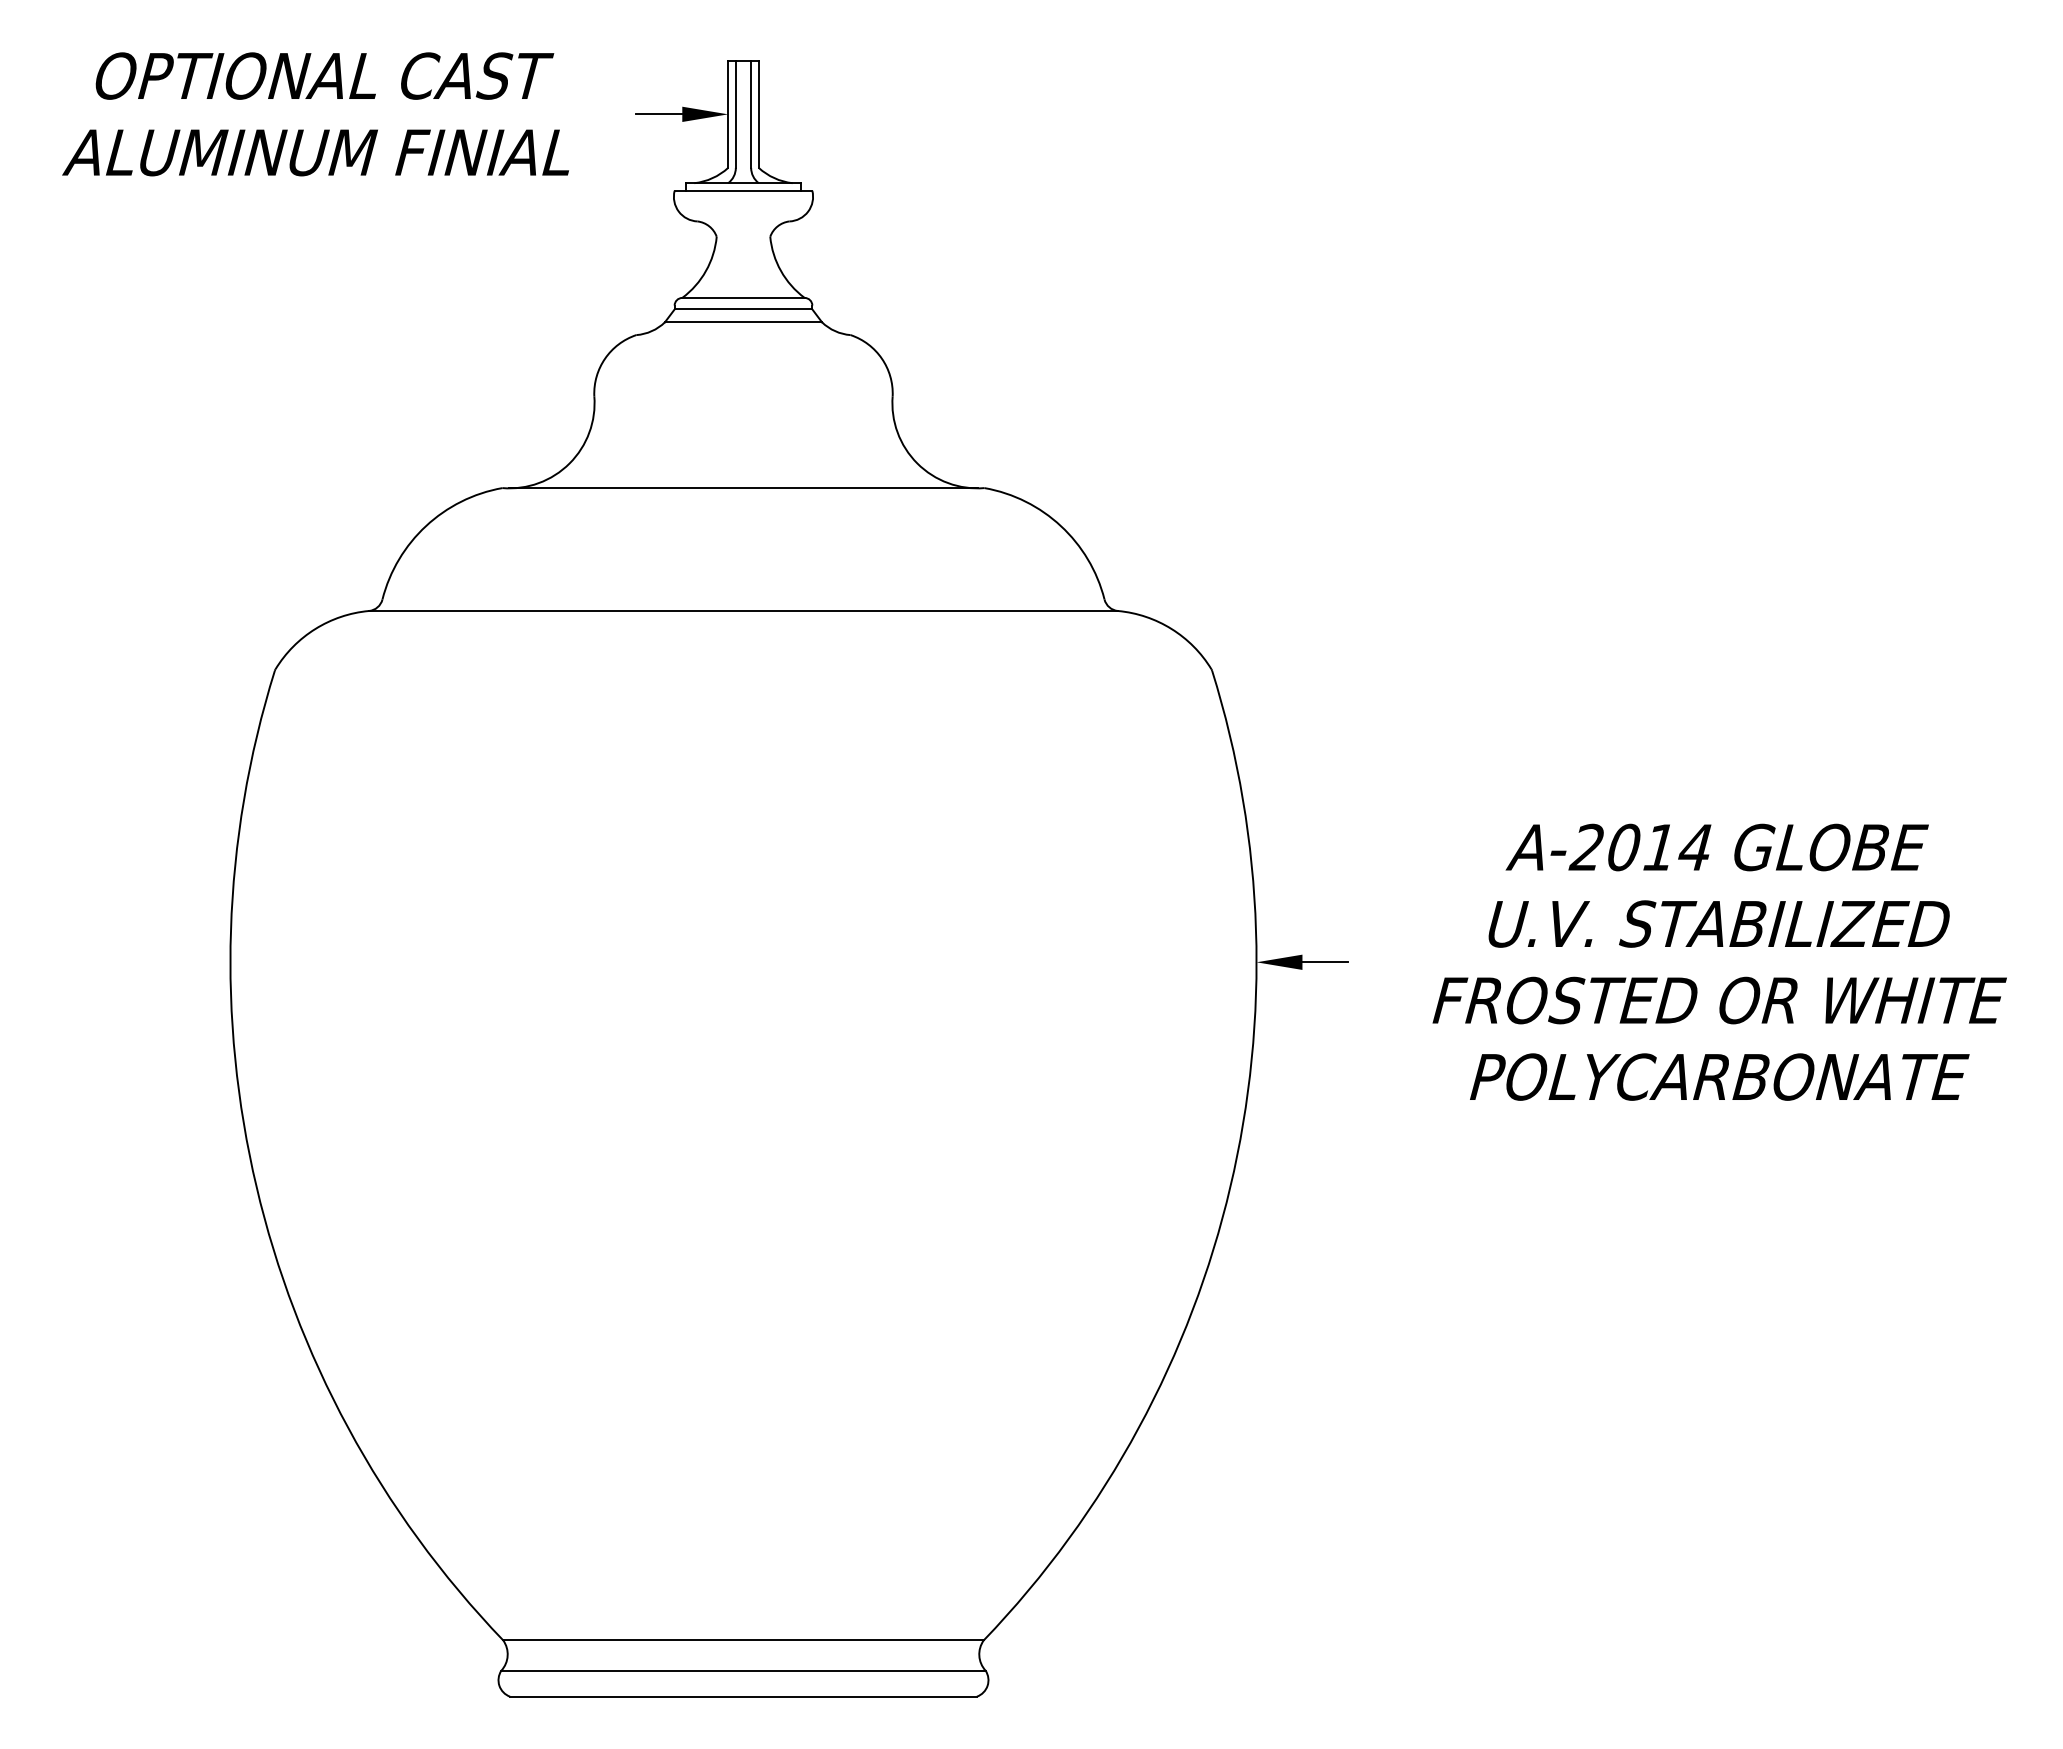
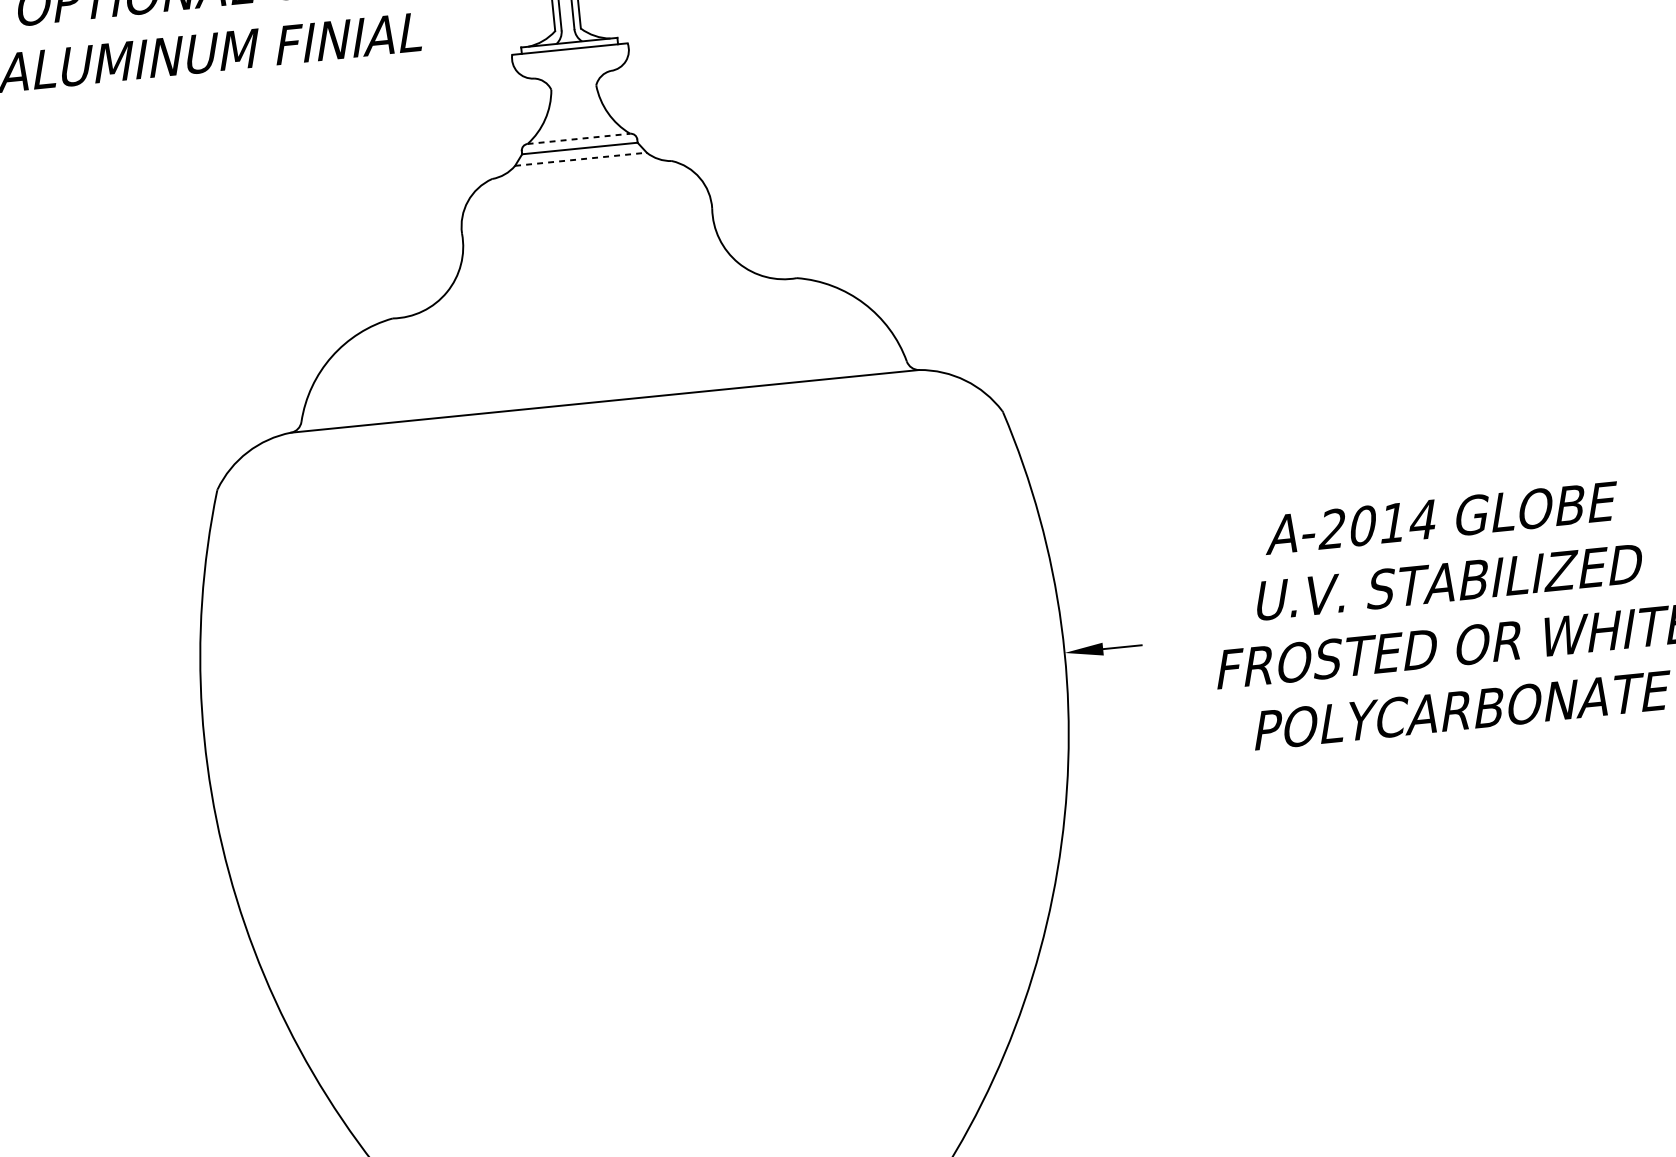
line: (744, 297) -> (579, 138), solid -> dashed
line: (743, 322) -> (580, 159), solid -> dashed
line: (743, 488) -> (594, 298), removed

